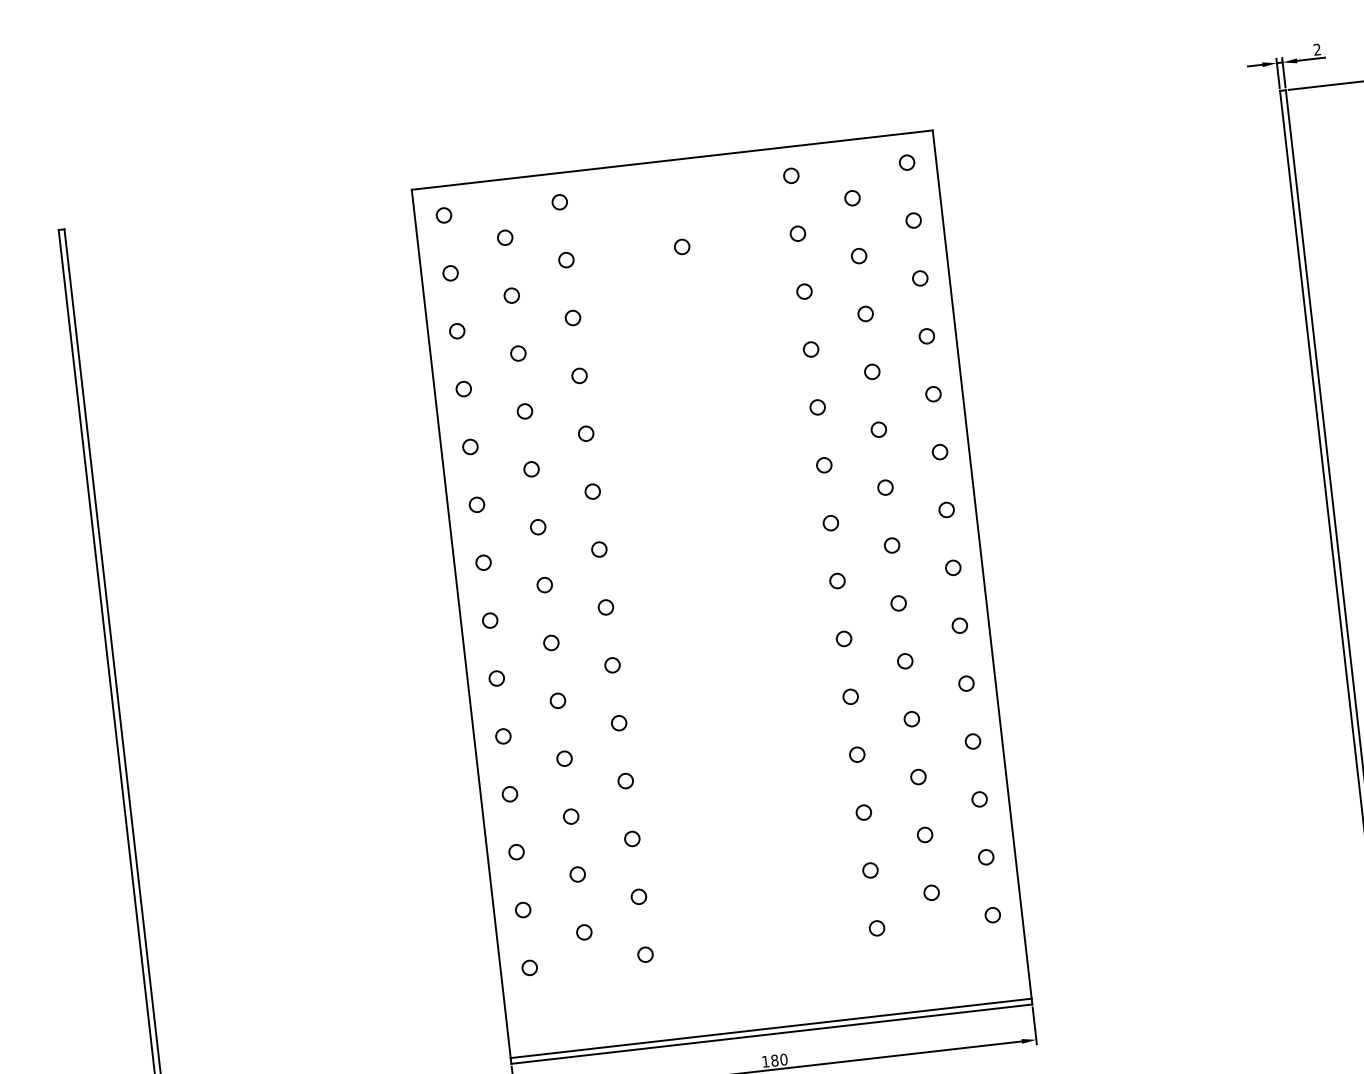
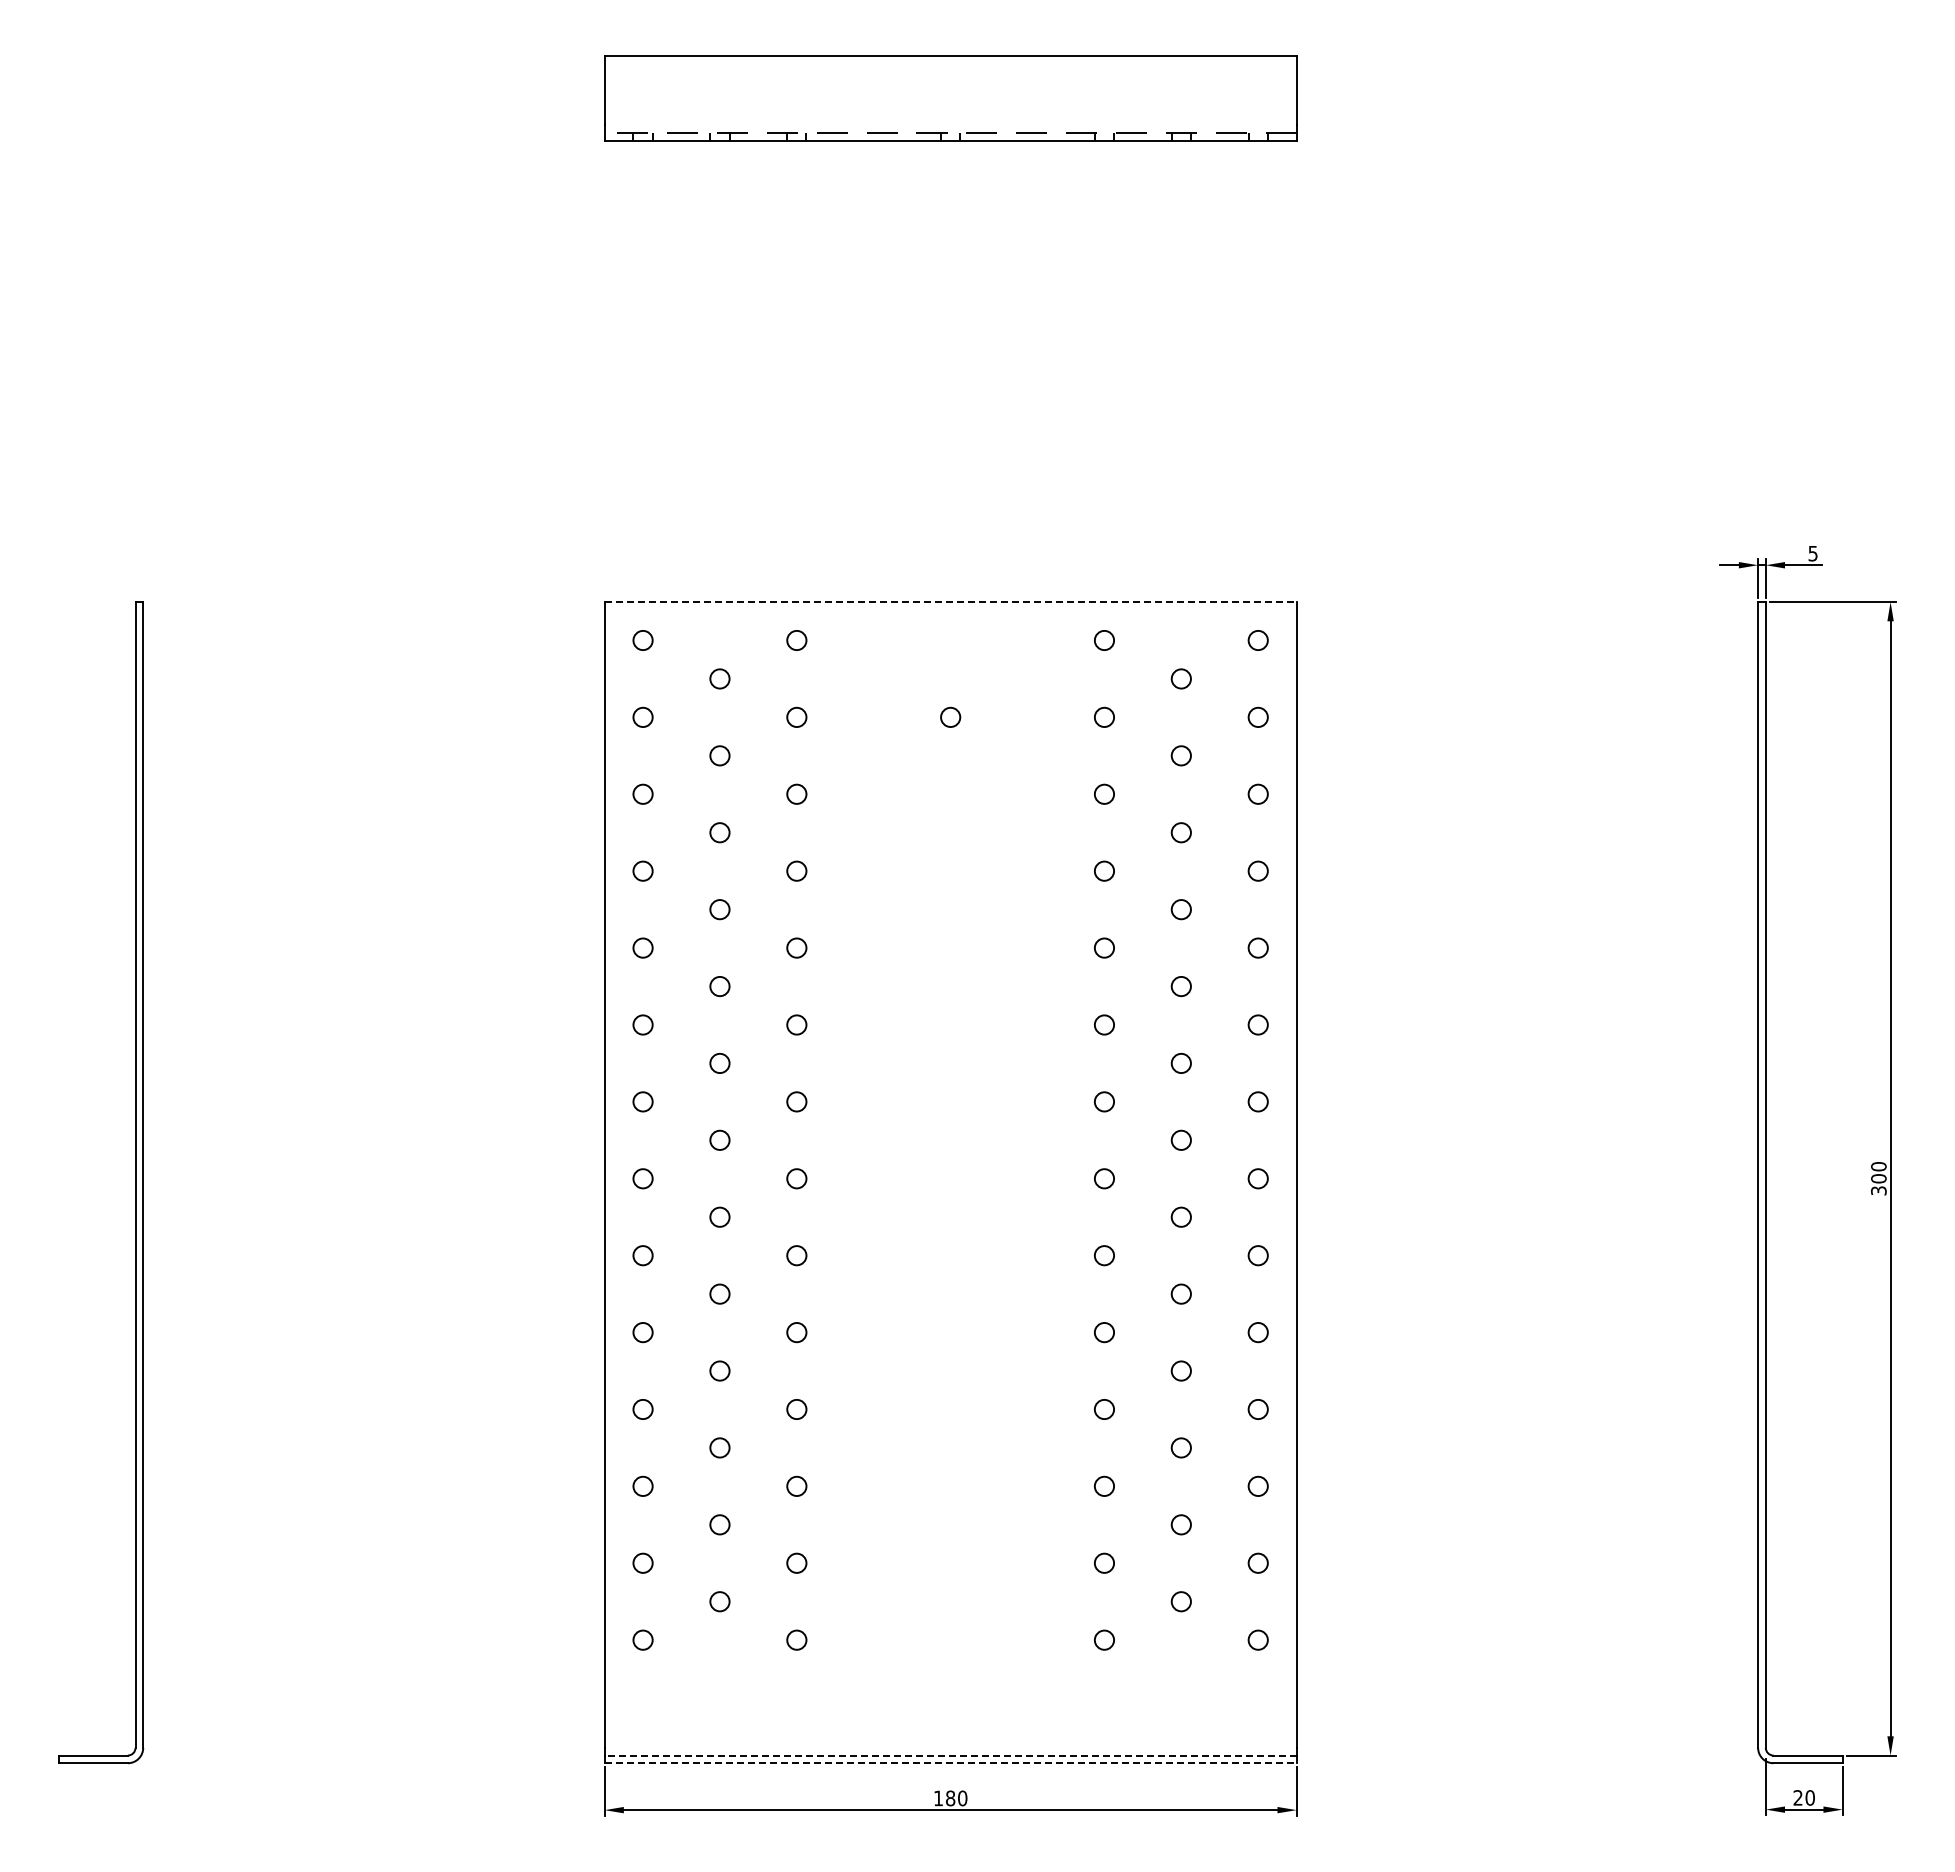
text: (1316, 49) -> (1812, 553), 2 -> 5
line: (672, 160) -> (951, 602), solid -> dashed
line: (771, 1028) -> (950, 1755), solid -> dashed
line: (772, 1034) -> (951, 1763), solid -> dashed

